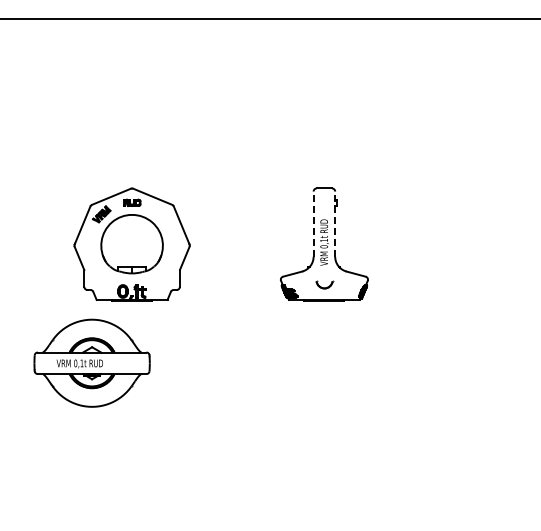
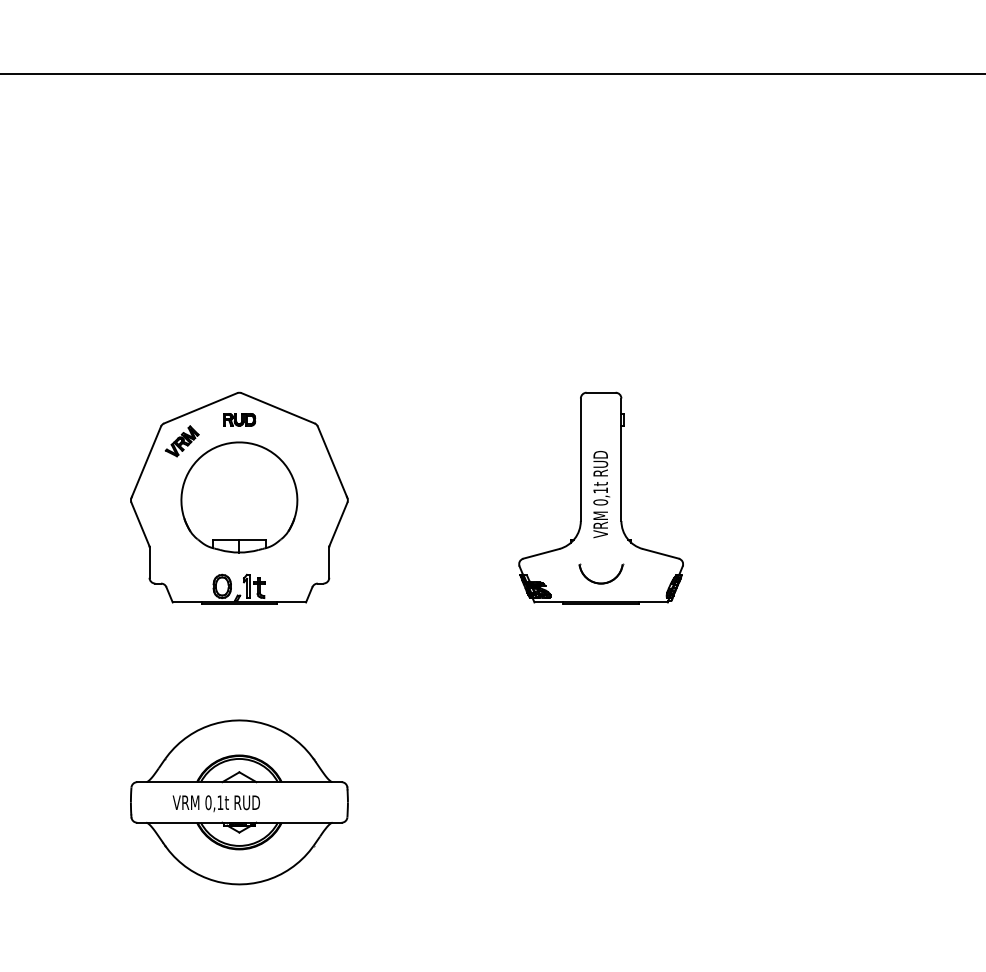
line: (313, 224) -> (580, 460), dashed -> solid
line: (335, 224) -> (621, 460), dashed -> solid
part: (324, 284) -> (601, 573), size x1.43
part: (91, 362) -> (238, 800), moved

